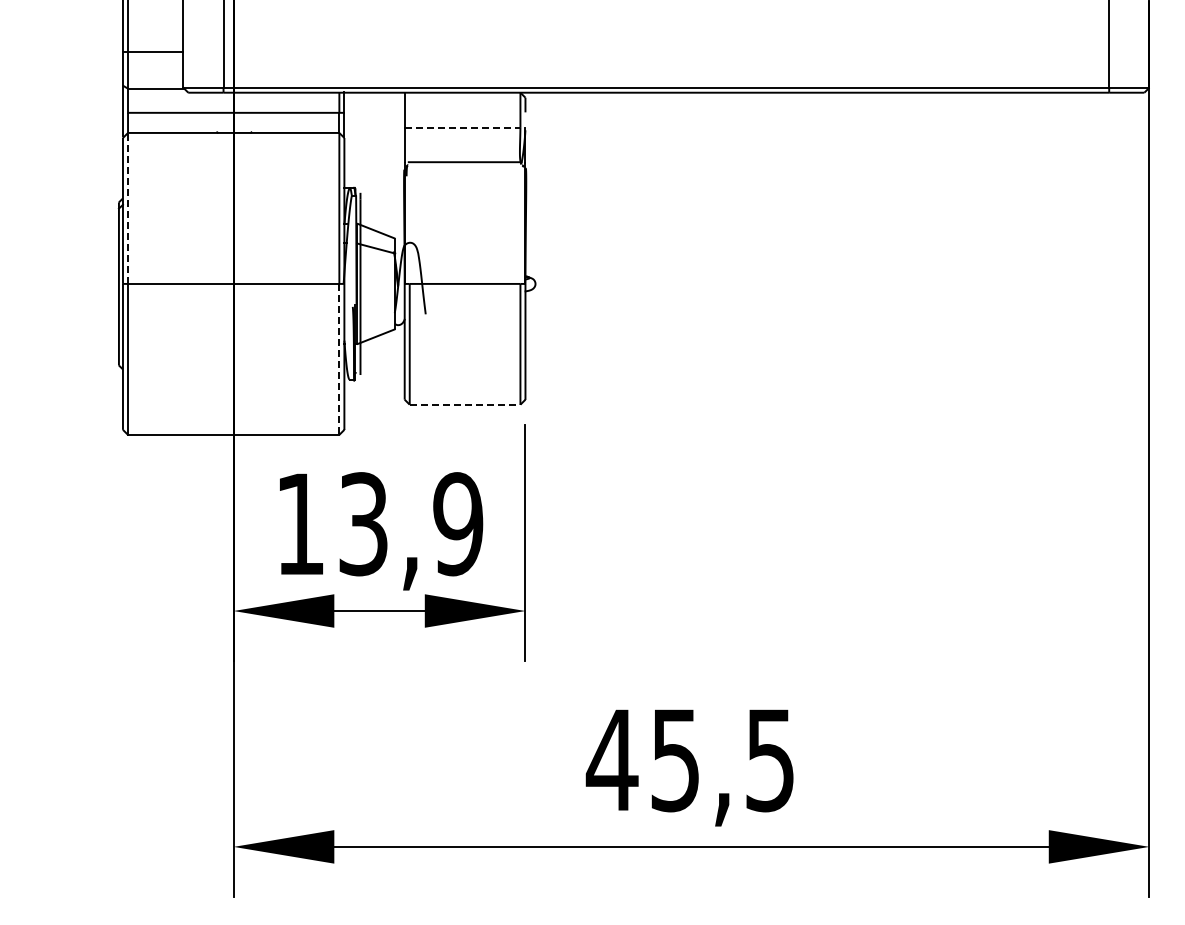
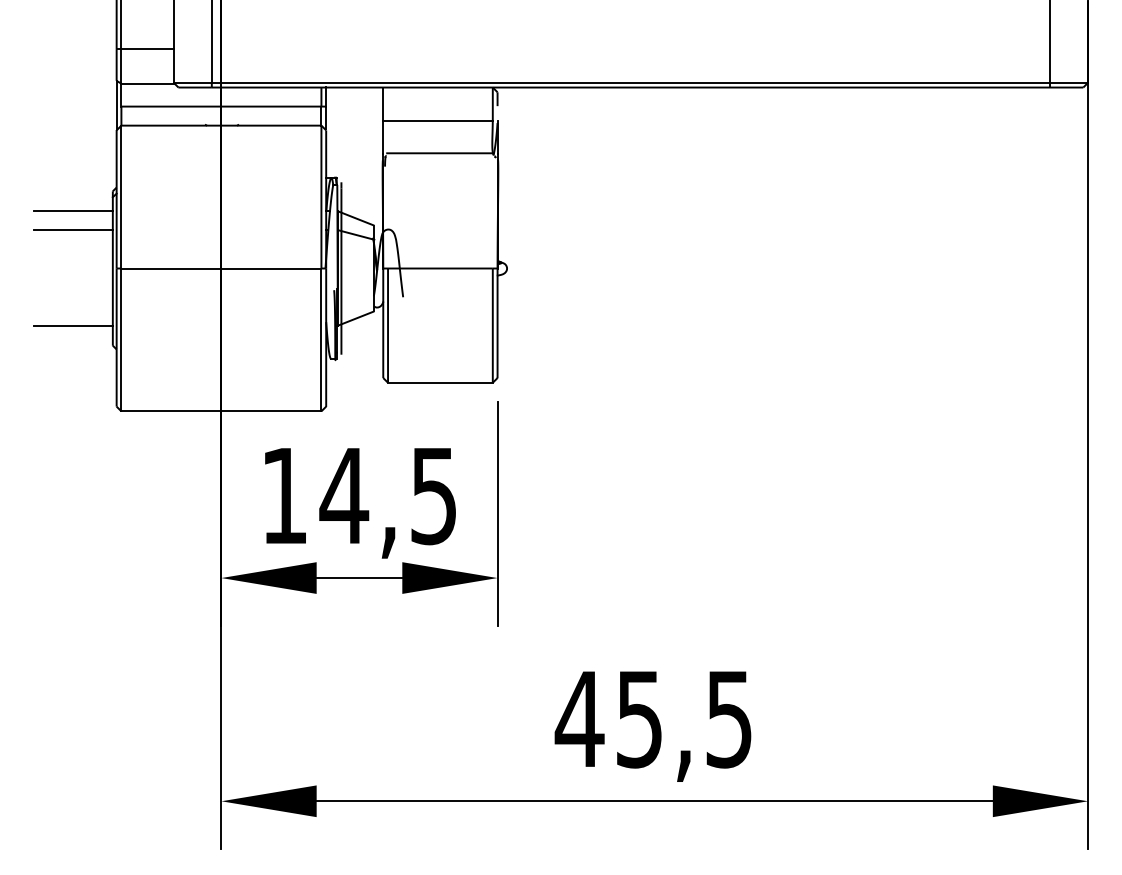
line: (462, 127) -> (437, 120), dashed -> solid
line: (128, 207) -> (121, 196), dashed -> solid
line: (76, 223) -> (72, 211), added
line: (76, 243) -> (72, 230), added
line: (76, 344) -> (72, 325), added
line: (339, 359) -> (321, 340), dashed -> solid
line: (465, 404) -> (440, 382), dashed -> solid
text: (410, 524) -> (388, 496), 13,9 -> 14,5

